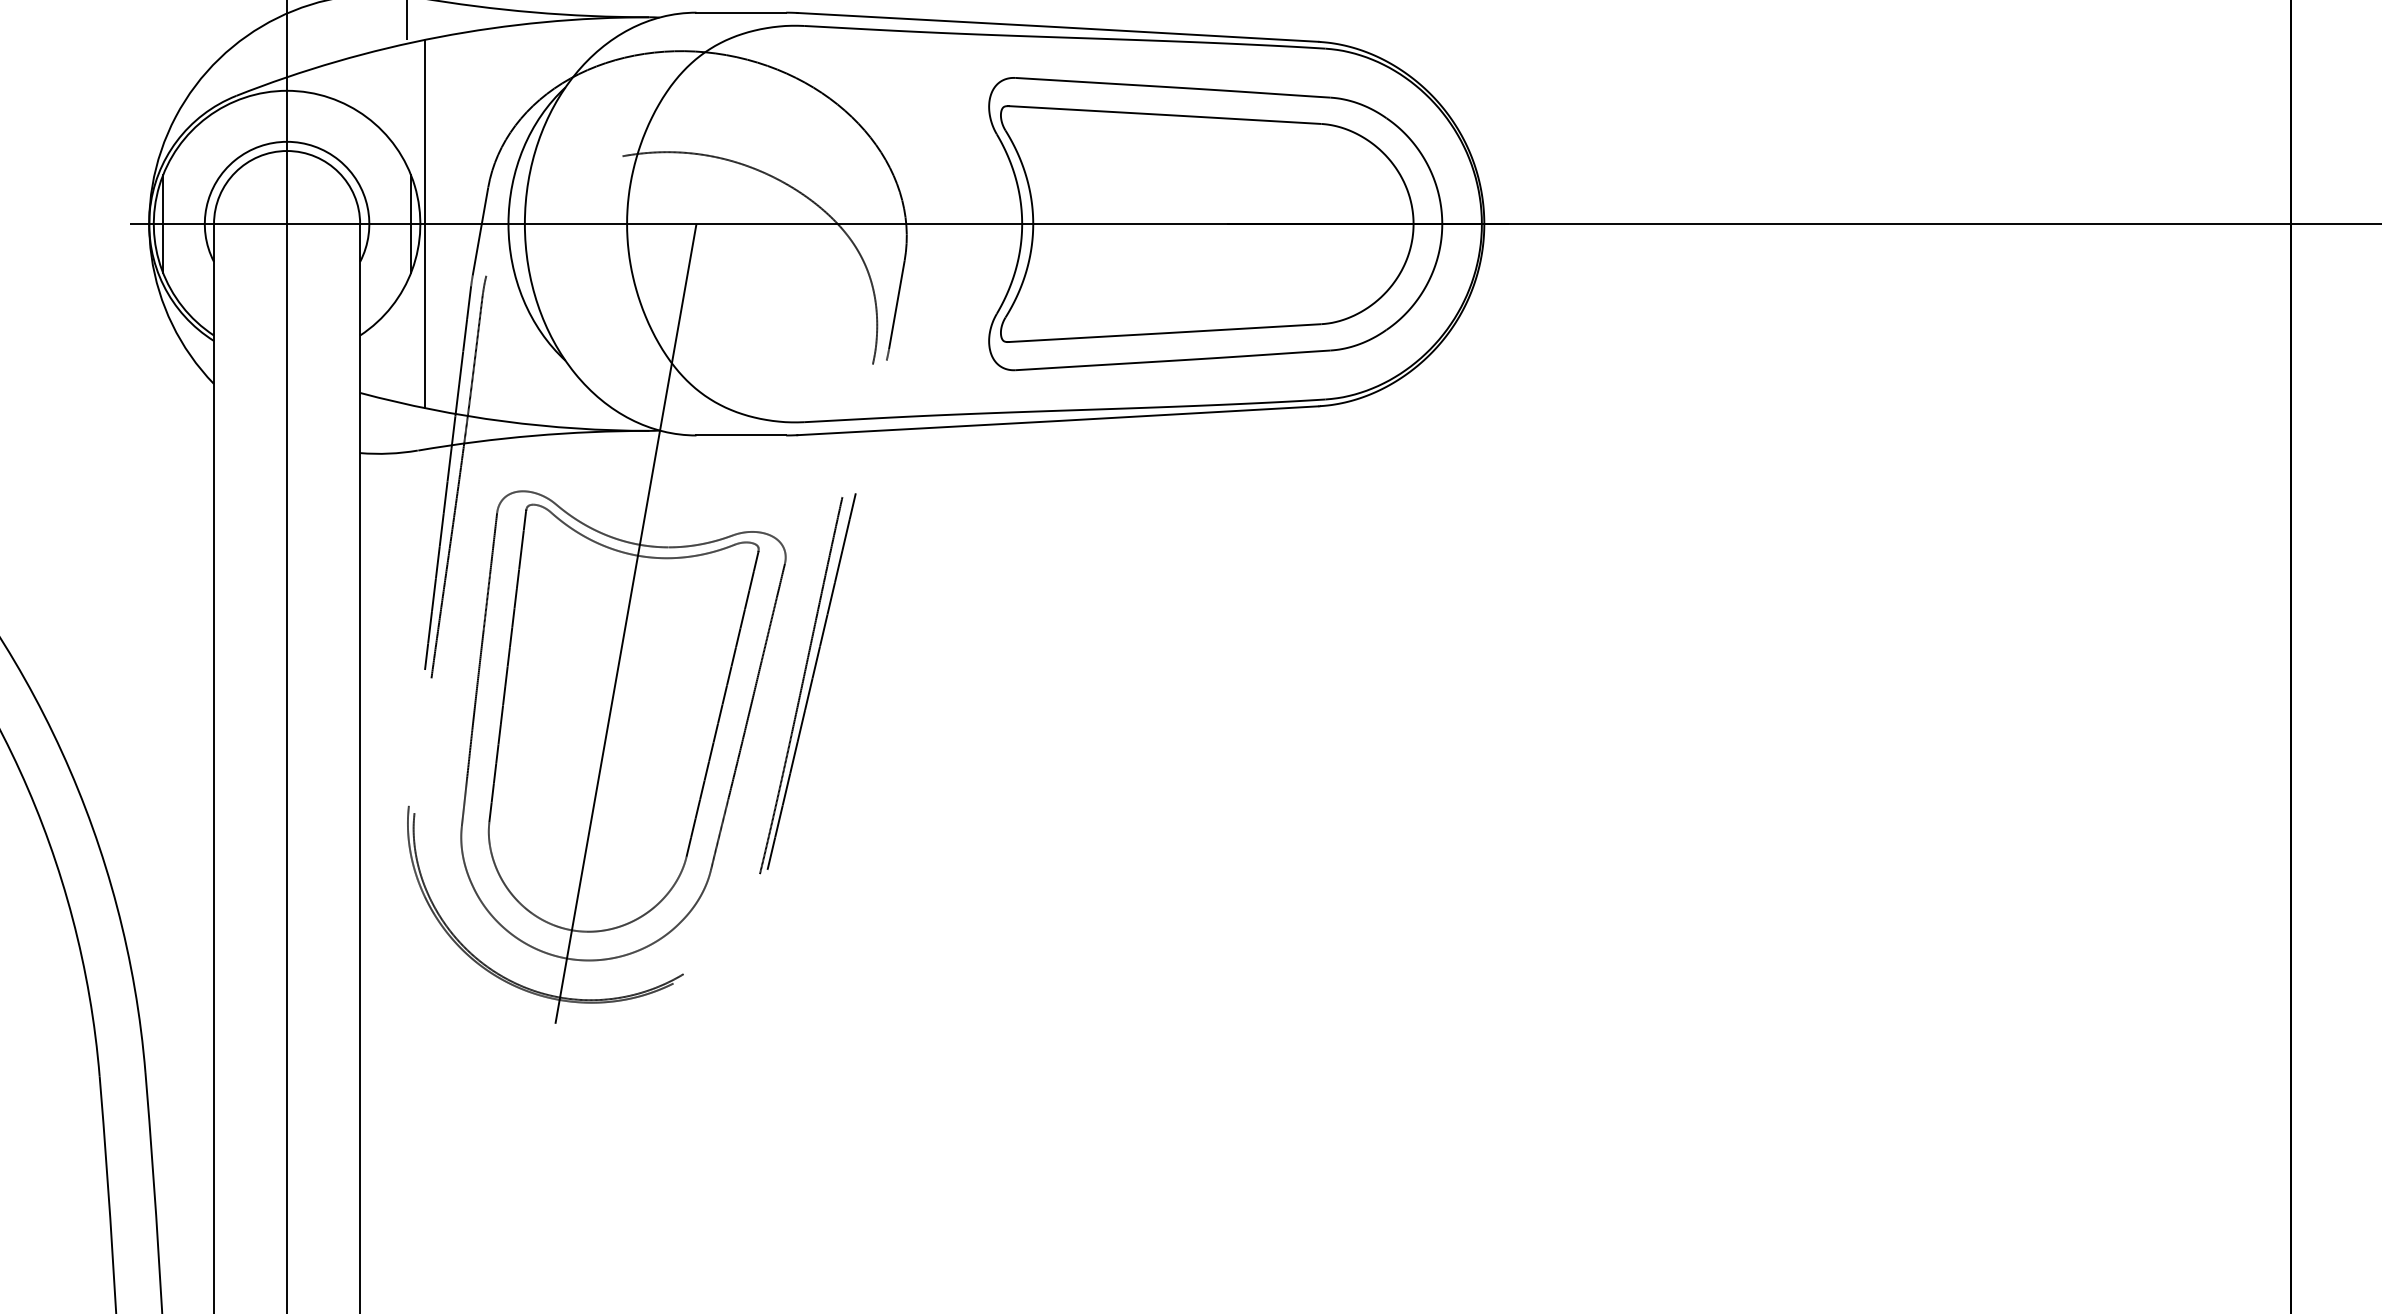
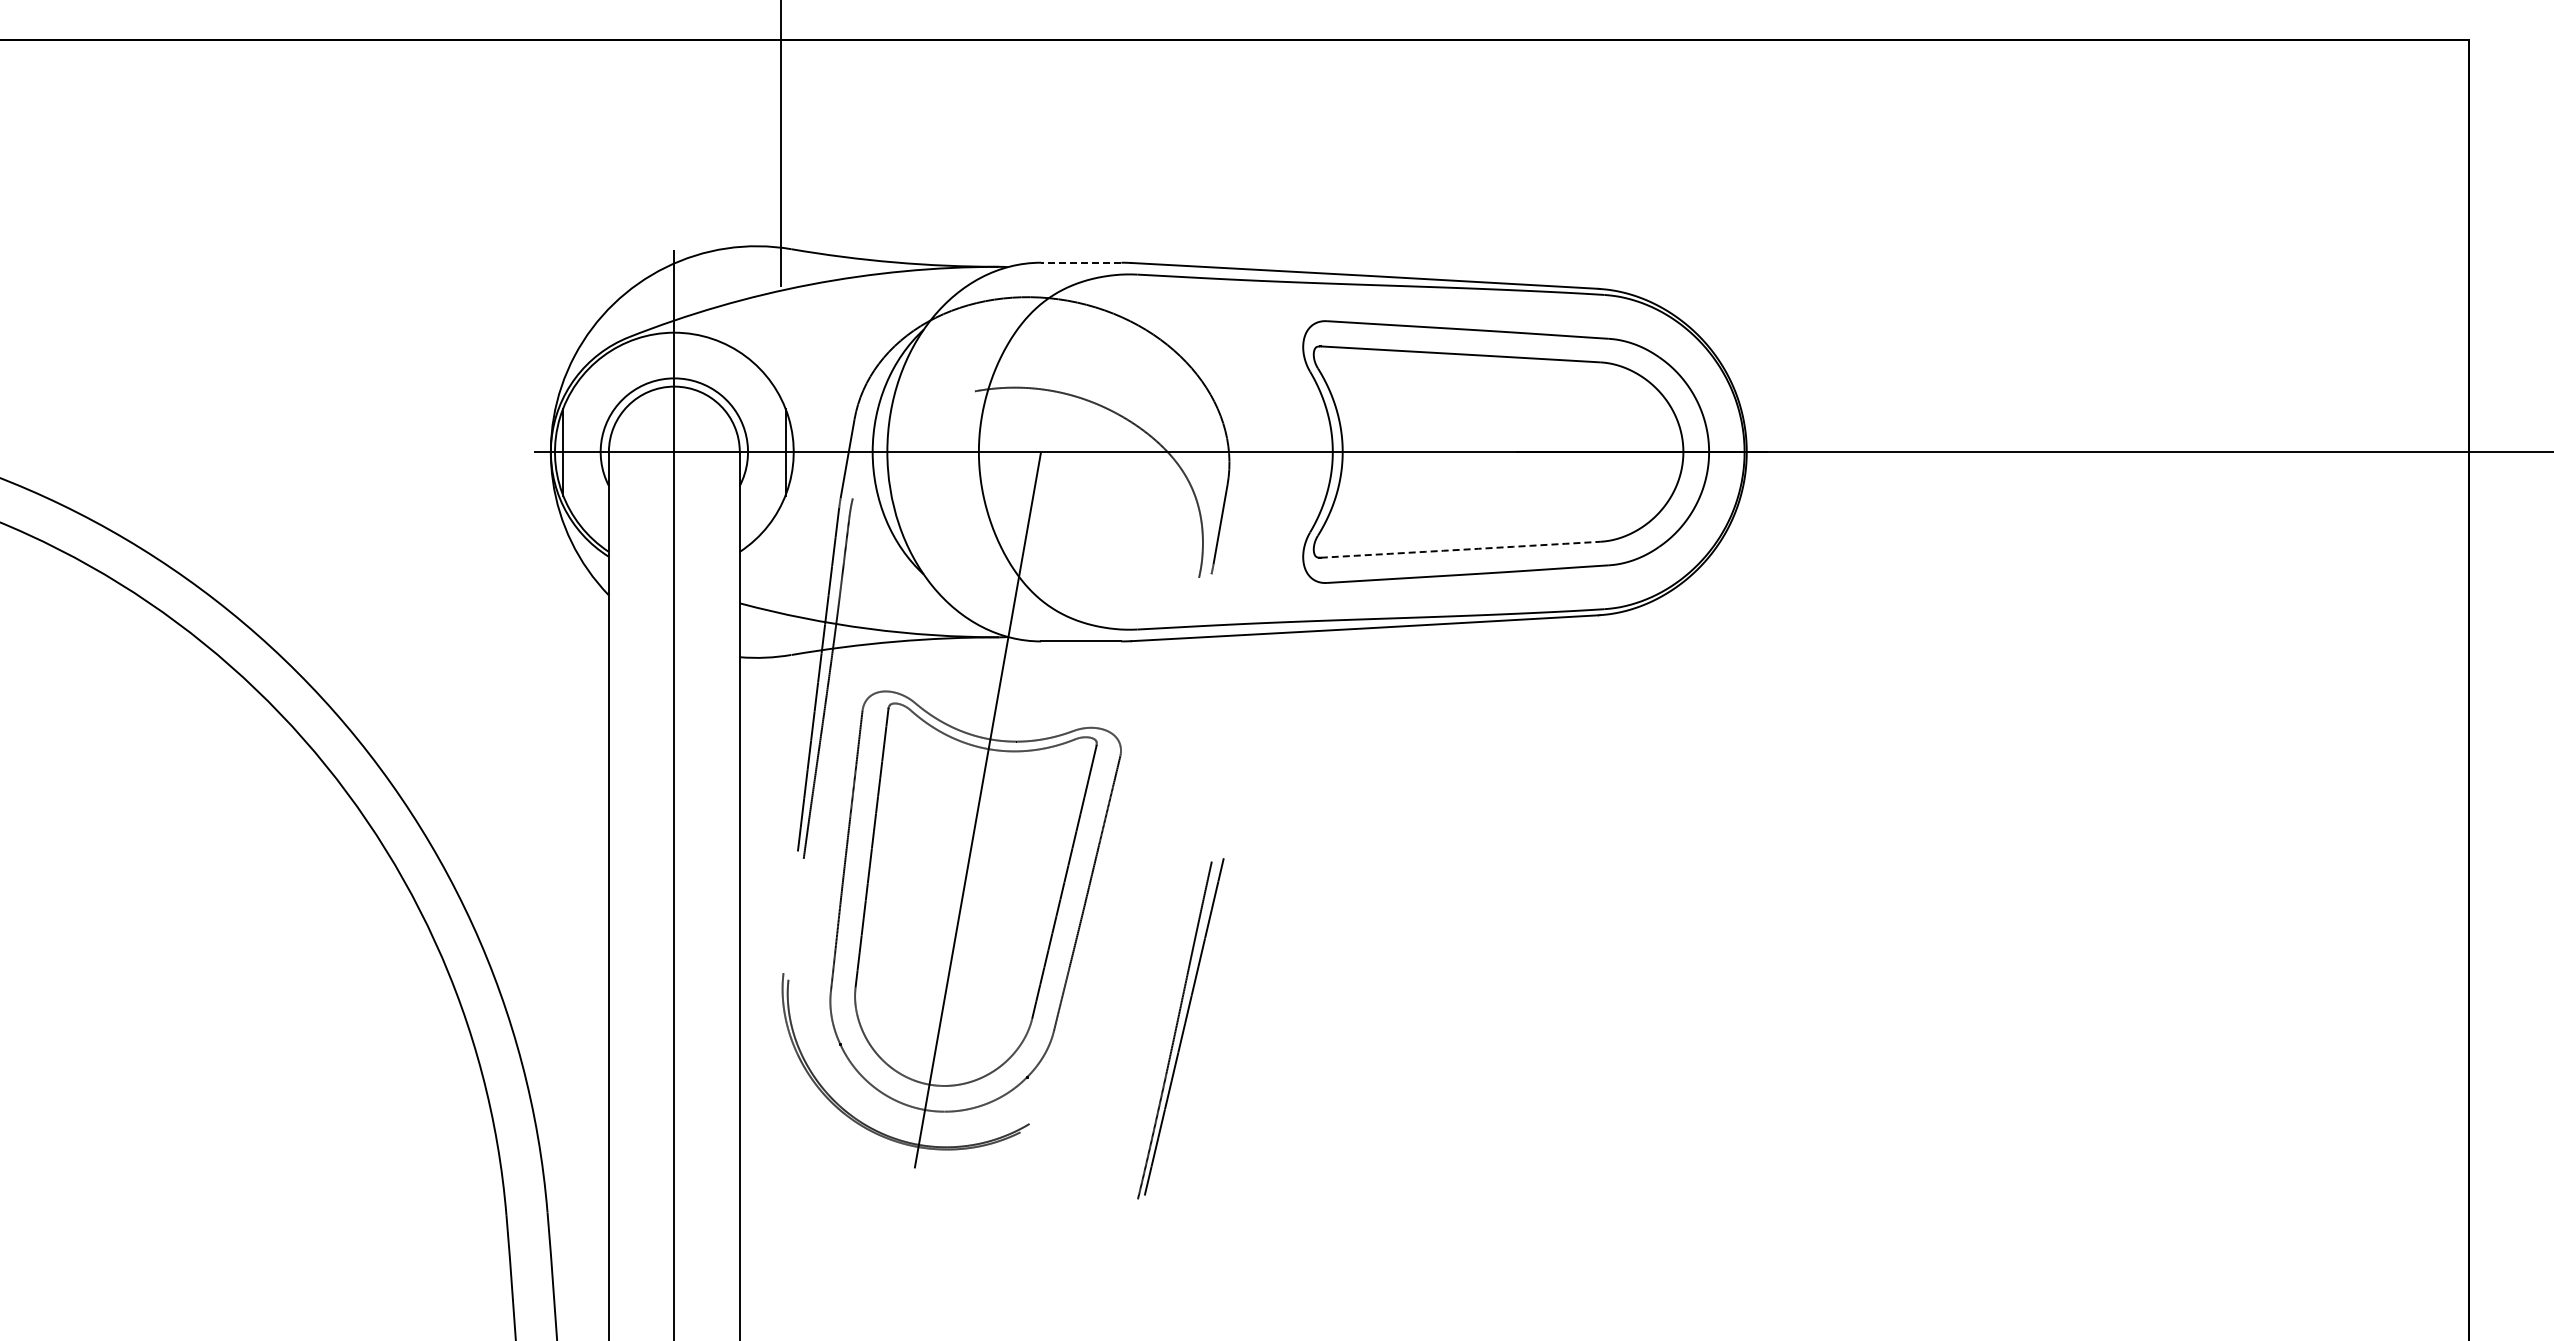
line: (740, 12) -> (1080, 262), solid -> dashed
line: (424, 224) -> (797, 452), removed
arc: (1164, 332) -> (1460, 549), solid -> dashed
part: (807, 683) -> (1180, 1028), moved

